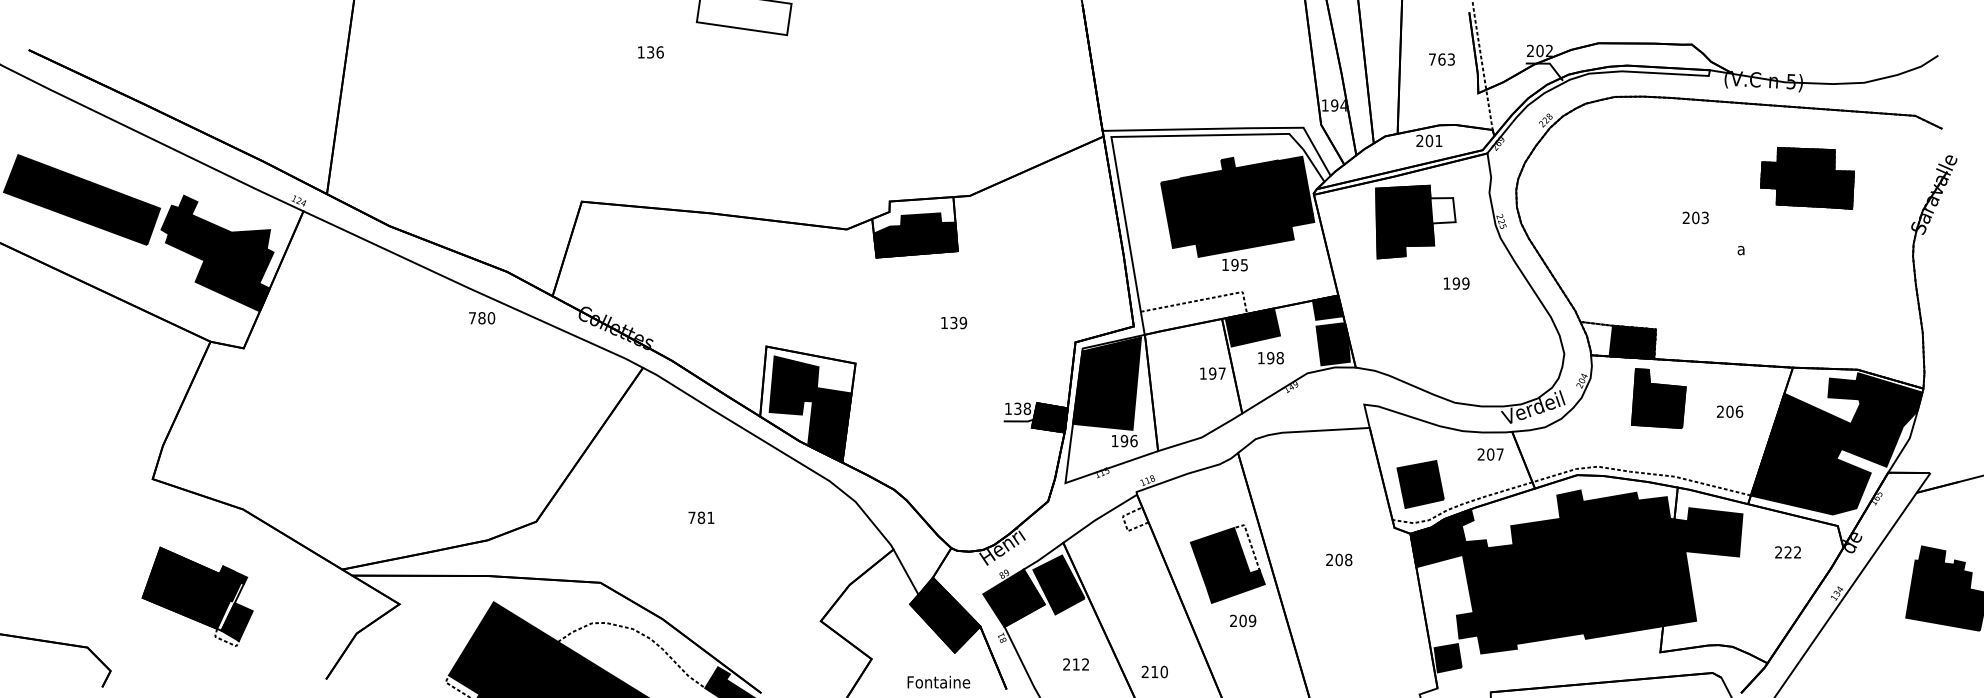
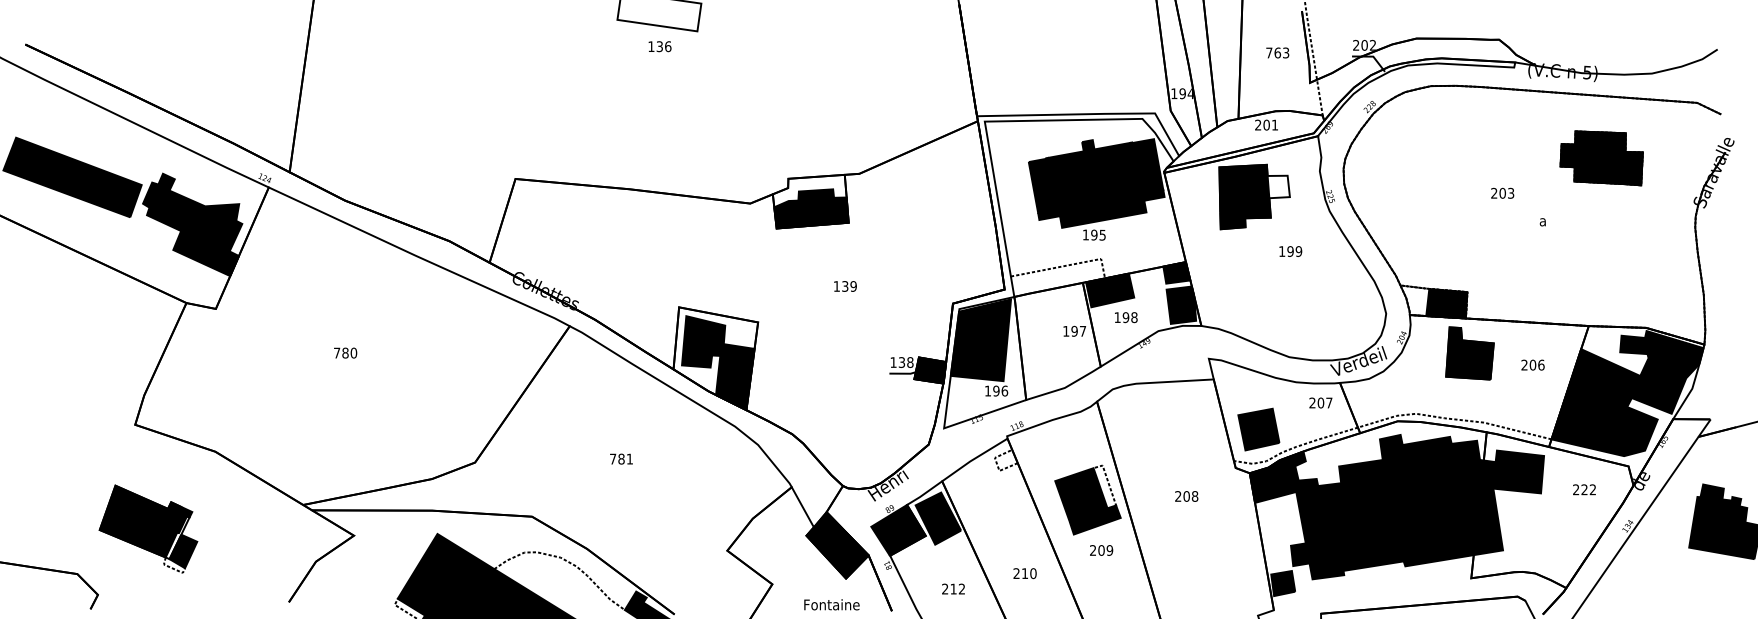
text: (650, 52) -> (659, 46), moved
text: (482, 318) -> (345, 353), moved
part: (197, 596) -> (148, 528), moved
text: (1154, 671) -> (1024, 573), moved

